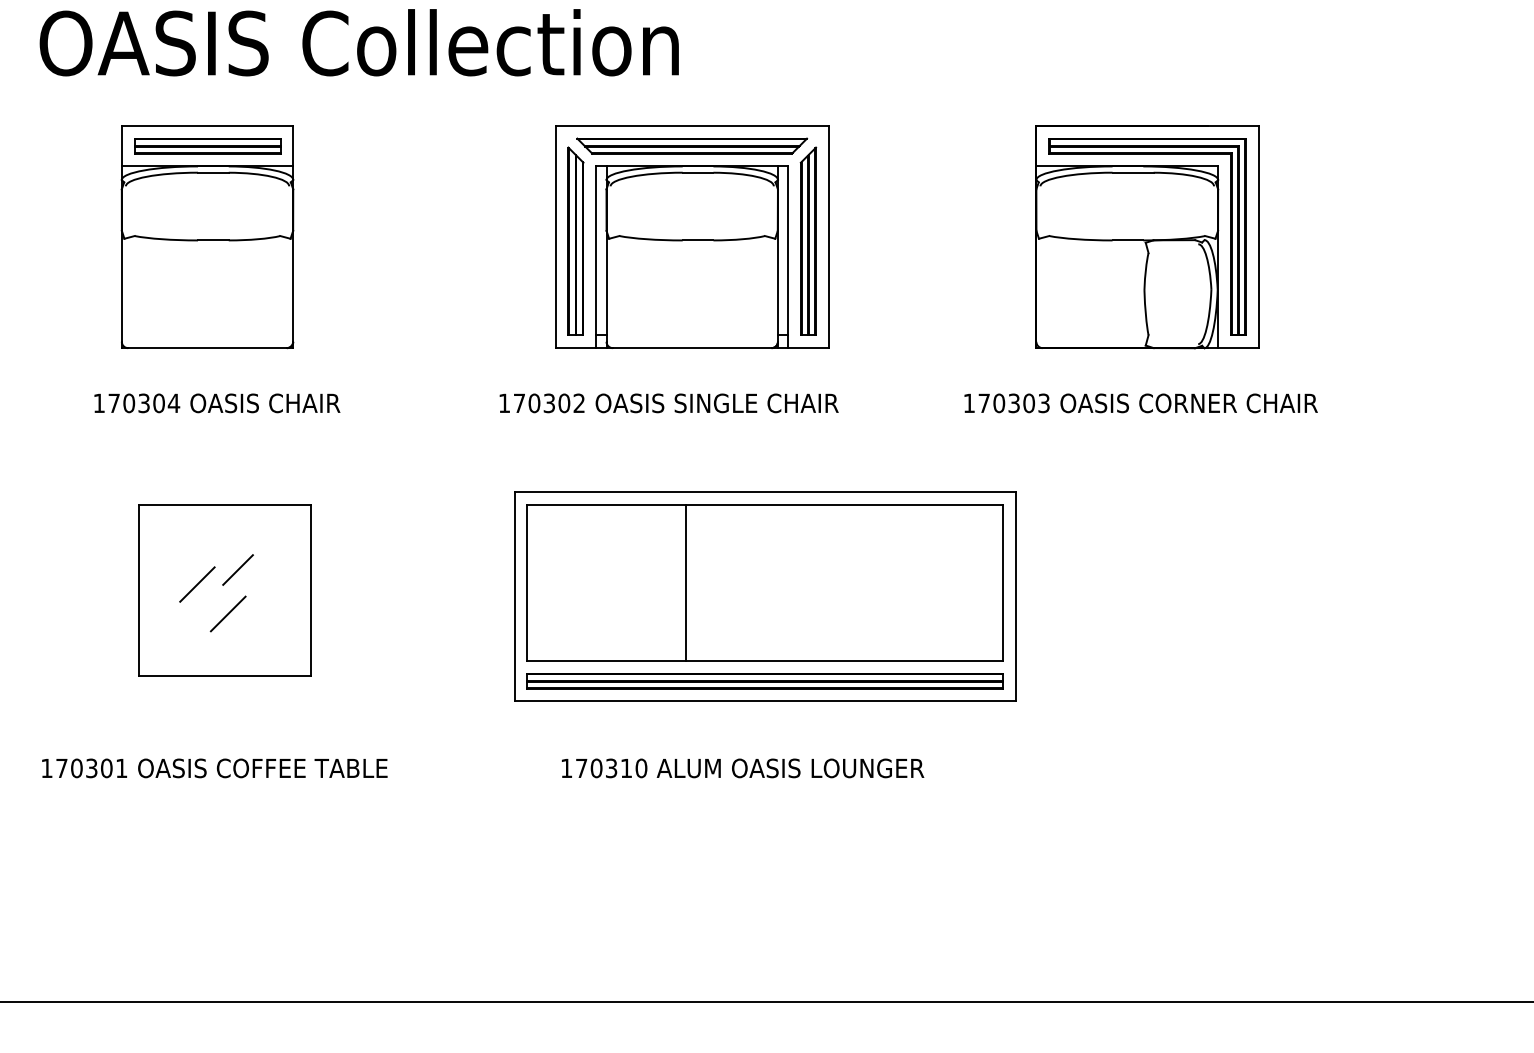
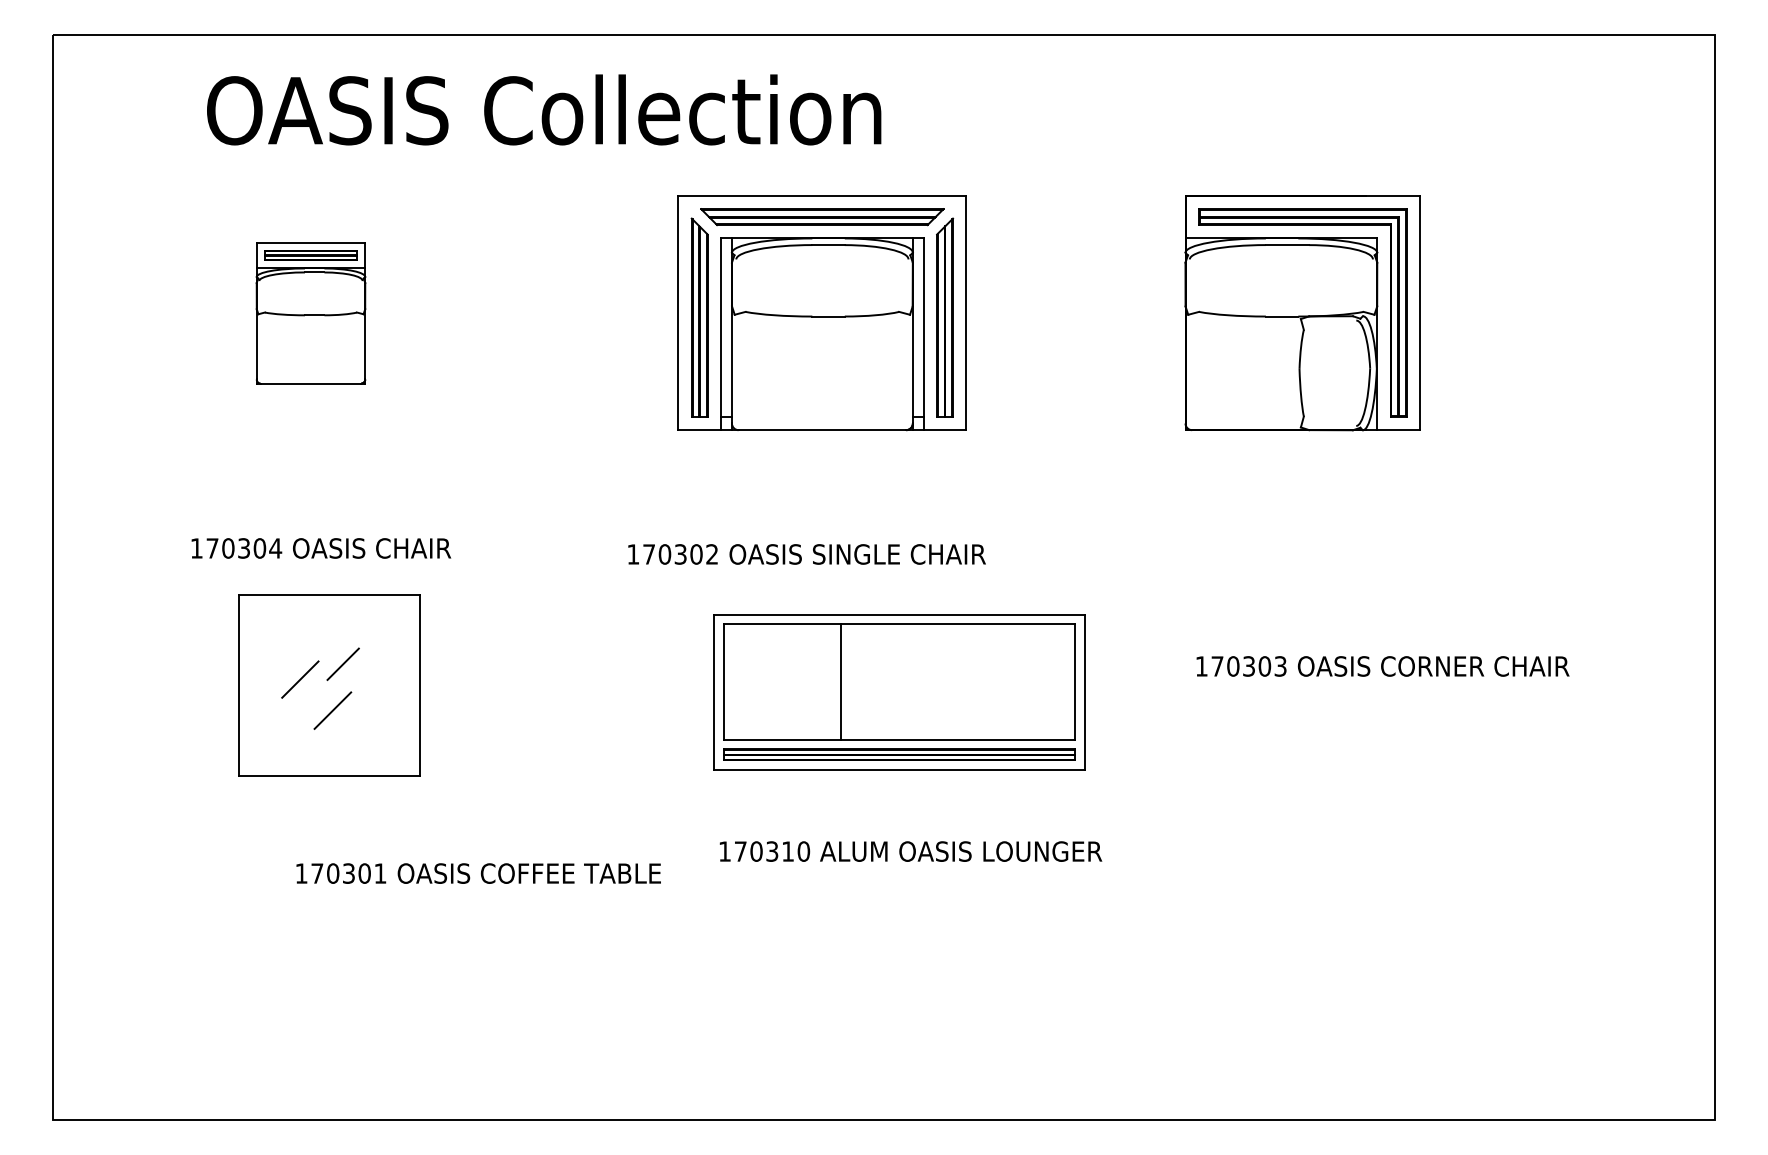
text: (359, 42) -> (544, 109), moved
part: (207, 237) -> (310, 313), size x0.6
text: (217, 403) -> (321, 548), moved
text: (668, 403) -> (806, 554), moved
text: (1140, 403) -> (1382, 666), moved
part: (765, 596) -> (899, 692), size x0.7
text: (214, 768) -> (478, 873), moved
text: (742, 768) -> (910, 851), moved

